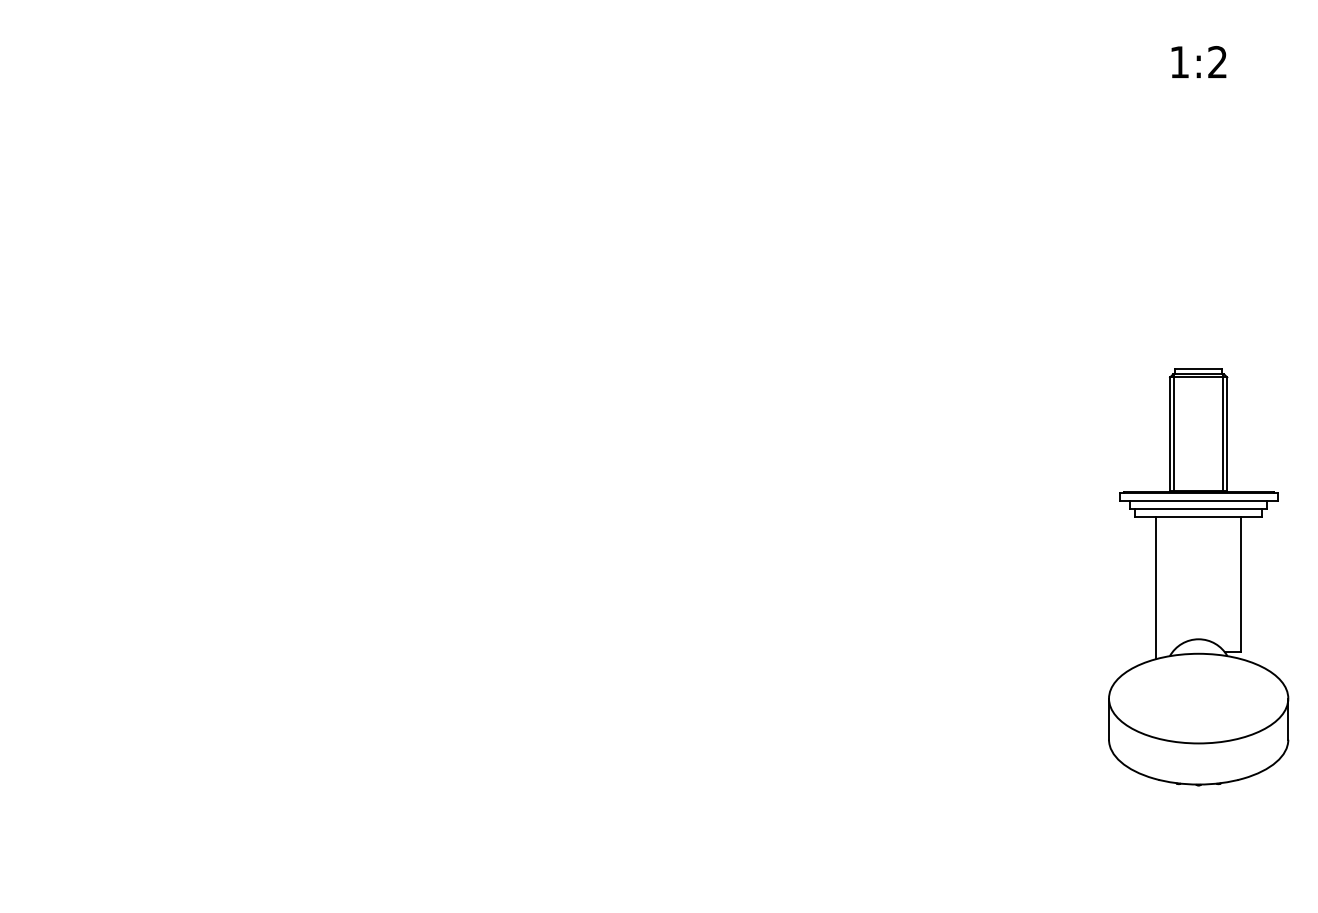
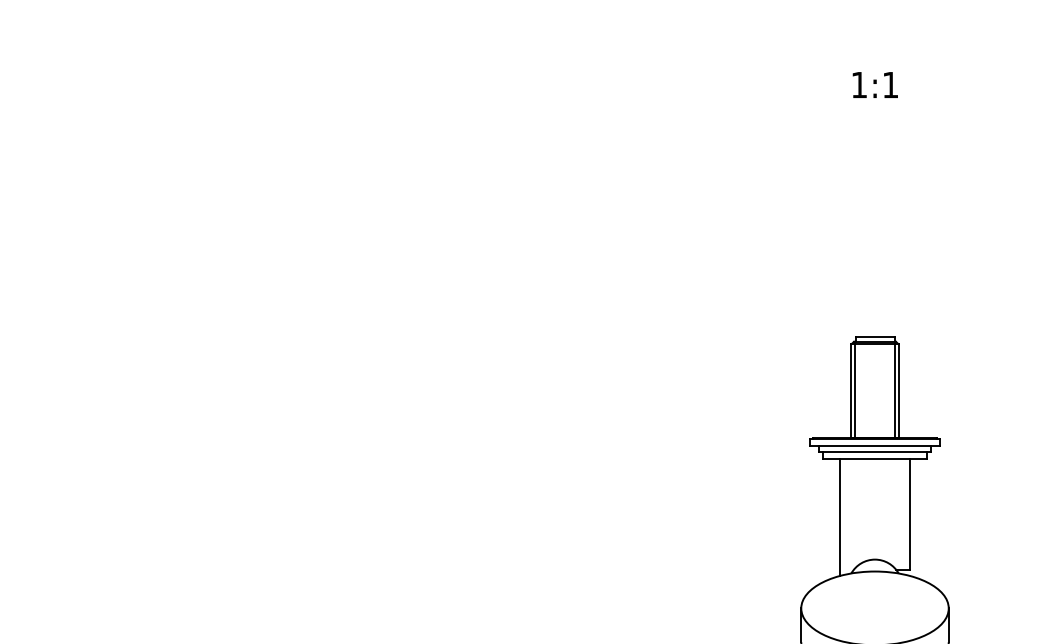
text: (1217, 62) -> (890, 85), 1:2 -> 1:1

